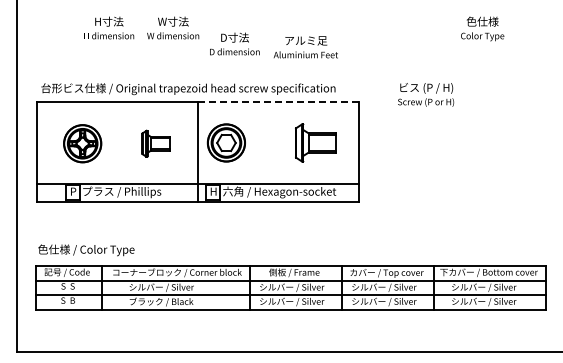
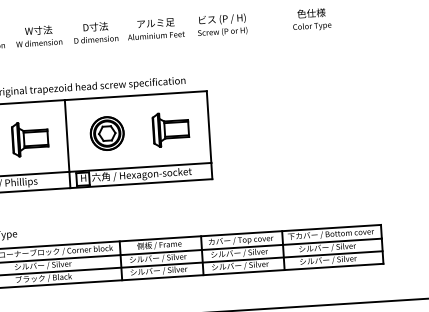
text: (234, 43) -> (95, 32), moved
text: (305, 47) -> (155, 29), moved
text: (426, 94) -> (222, 24), moved
line: (278, 102) -> (135, 95), dashed -> solid
part: (225, 142) -> (106, 133), moved
part: (155, 143) -> (29, 138), size x1.43

